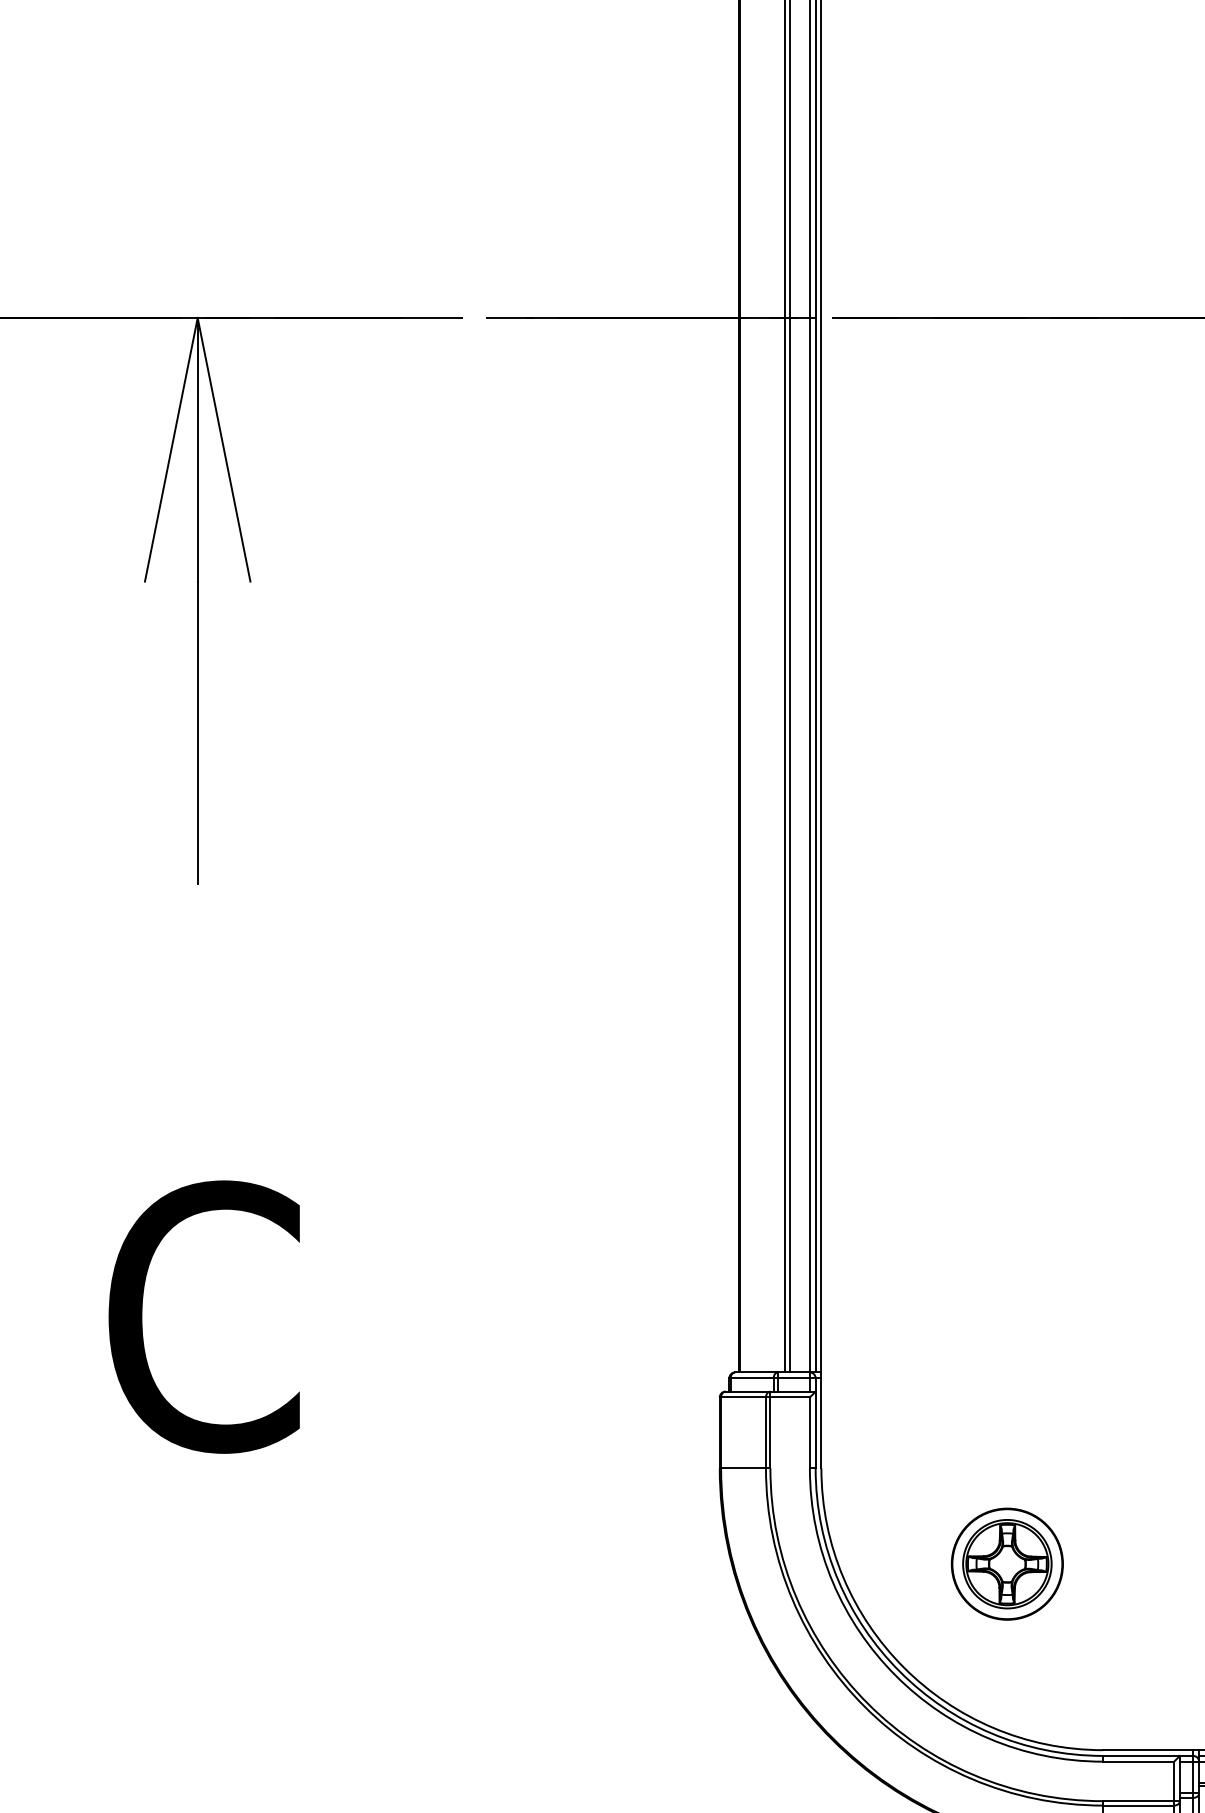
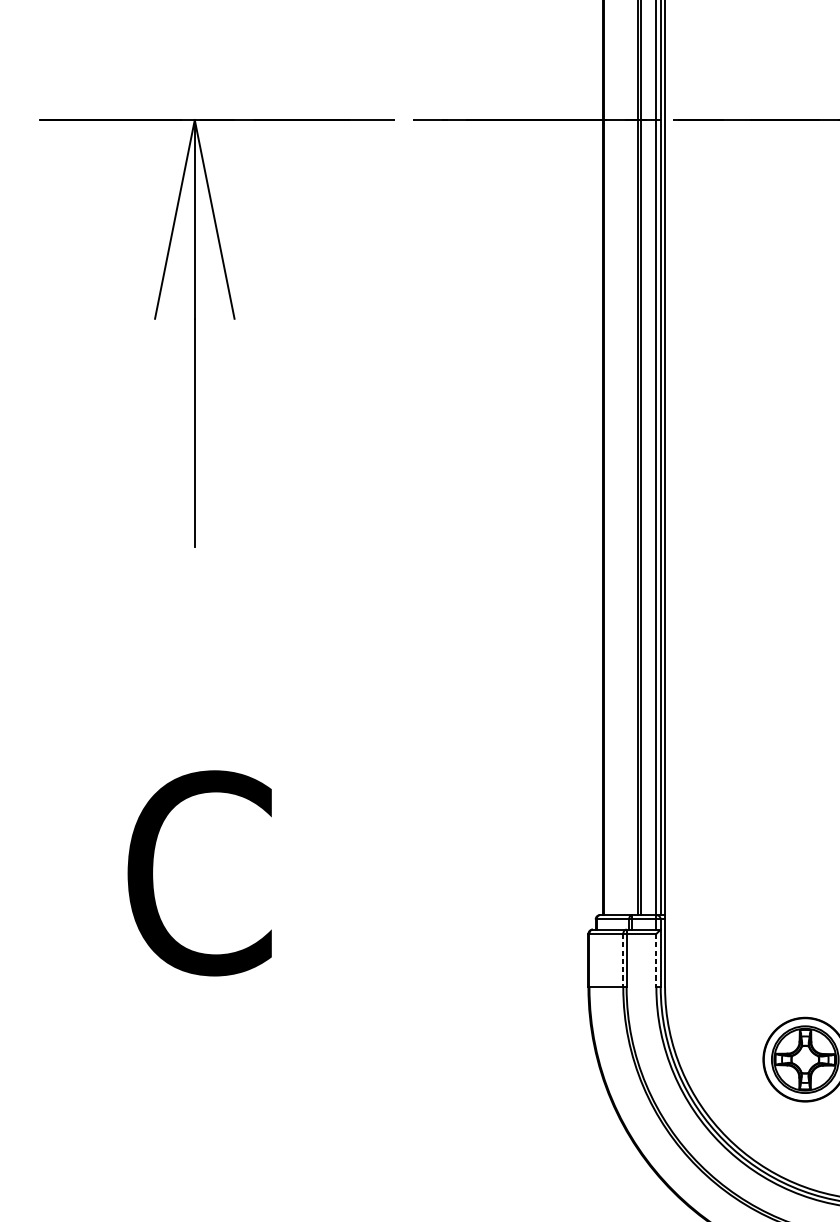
line: (765, 1433) -> (622, 961), solid -> dashed
line: (809, 1433) -> (656, 961), solid -> dashed

